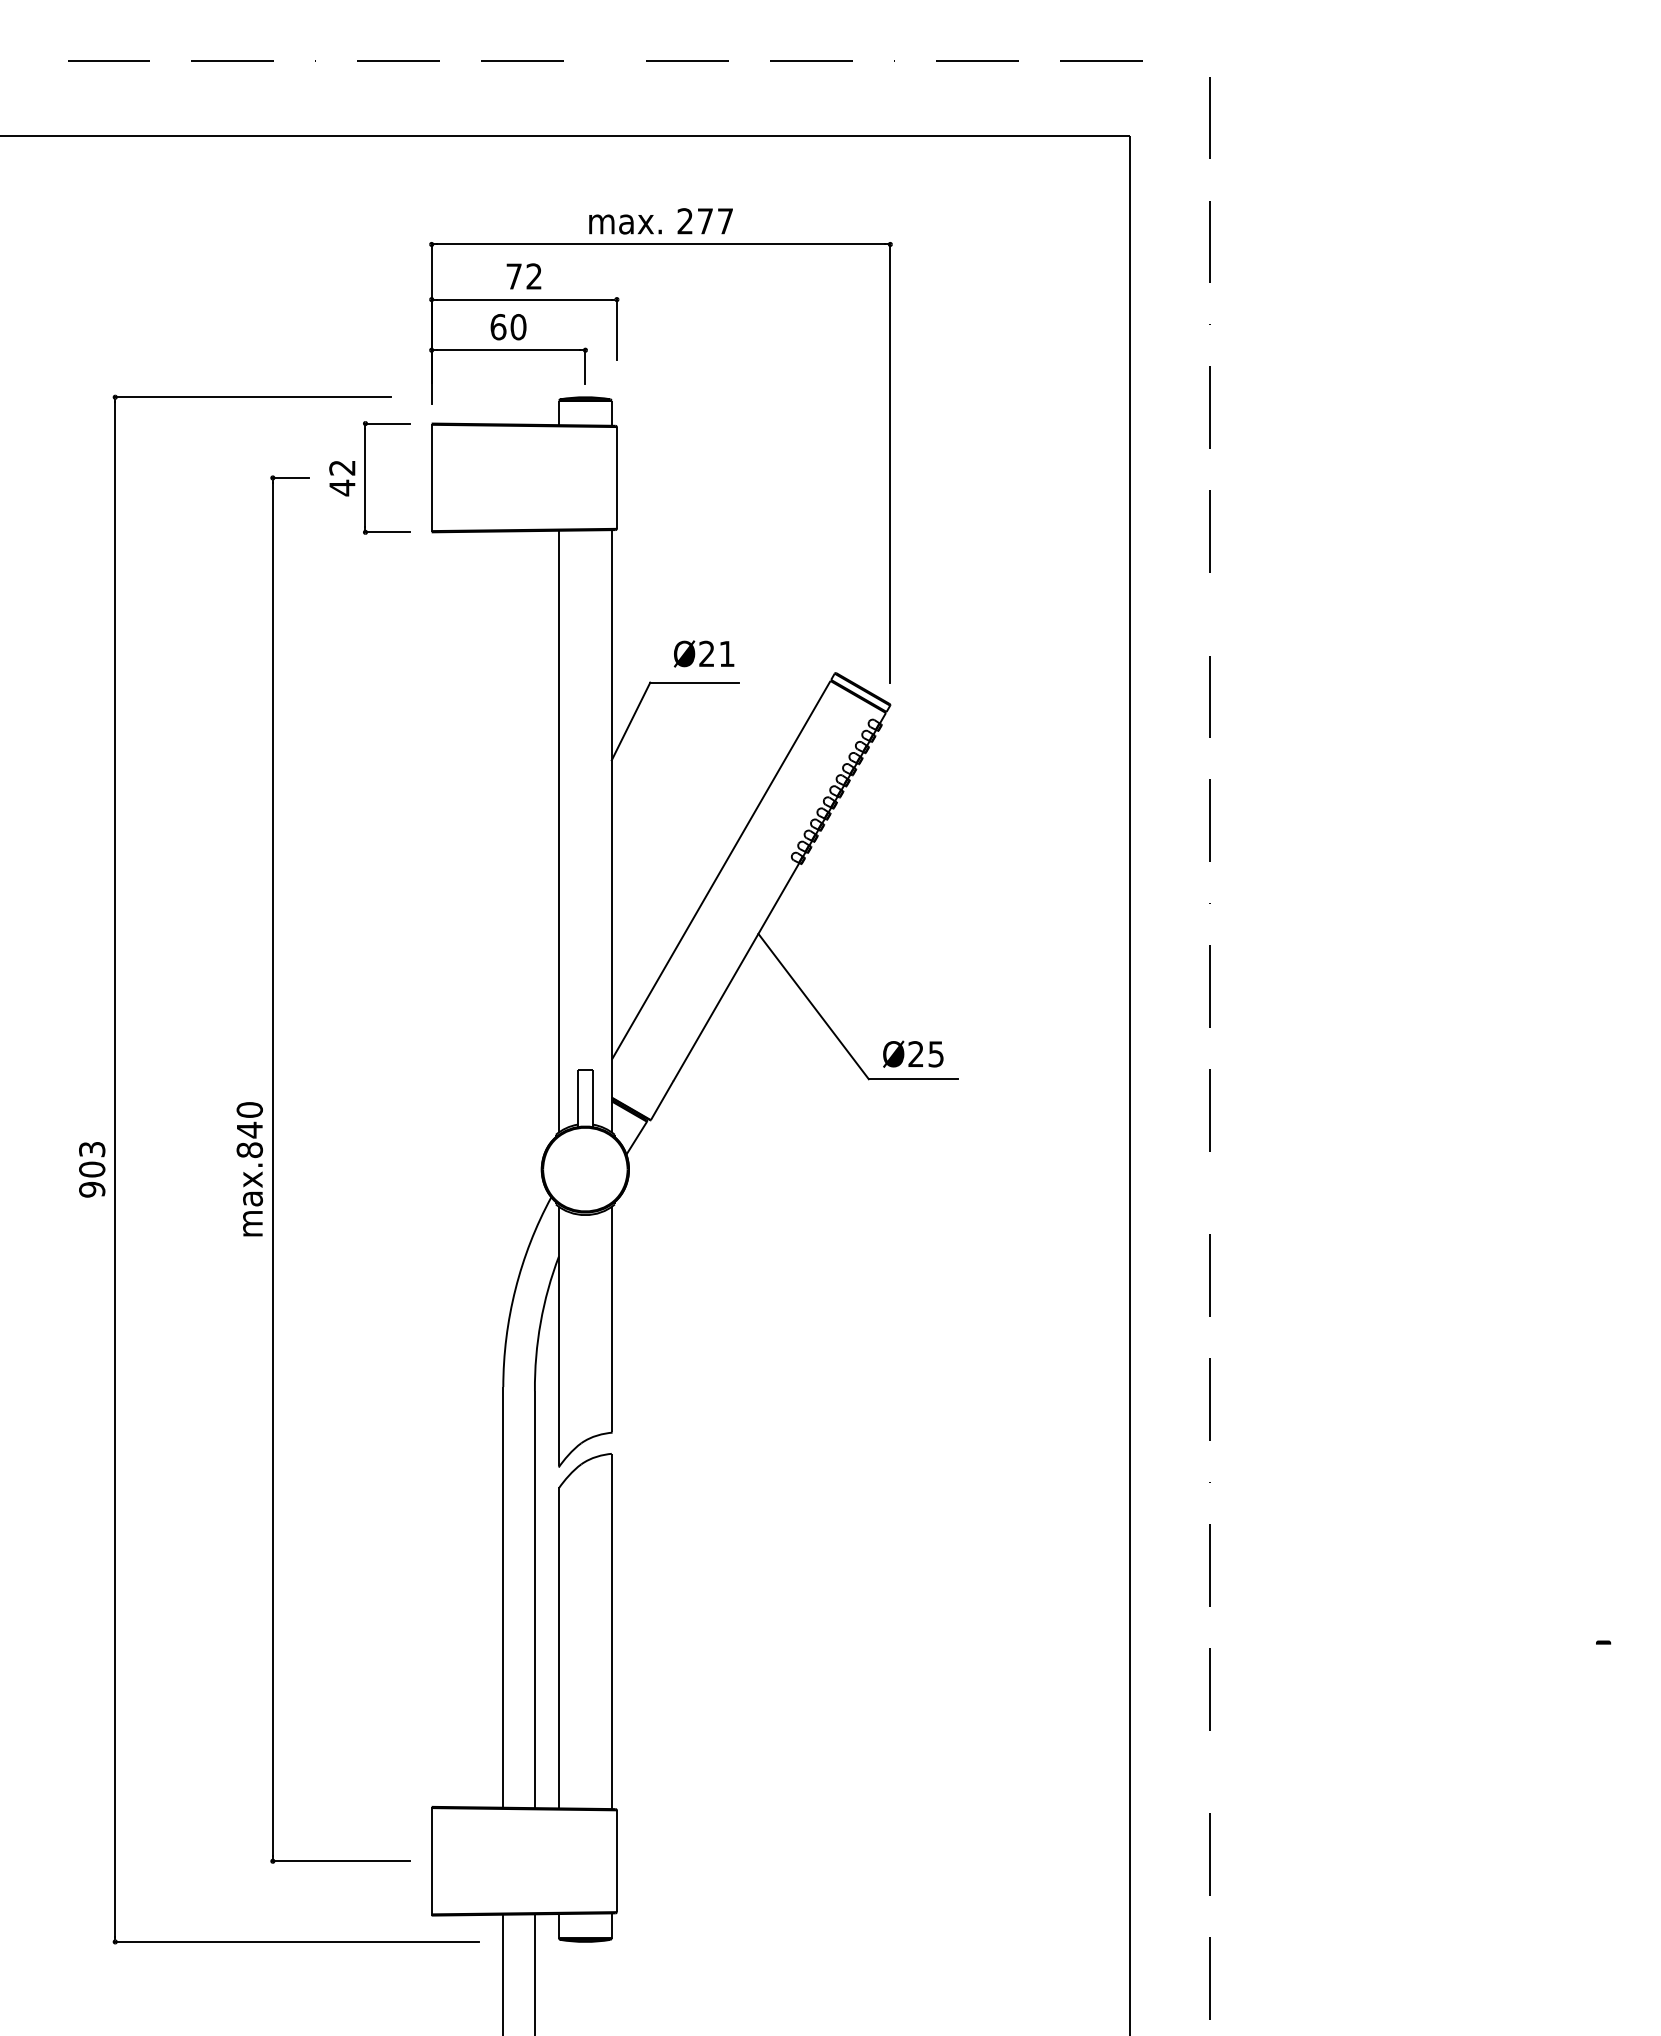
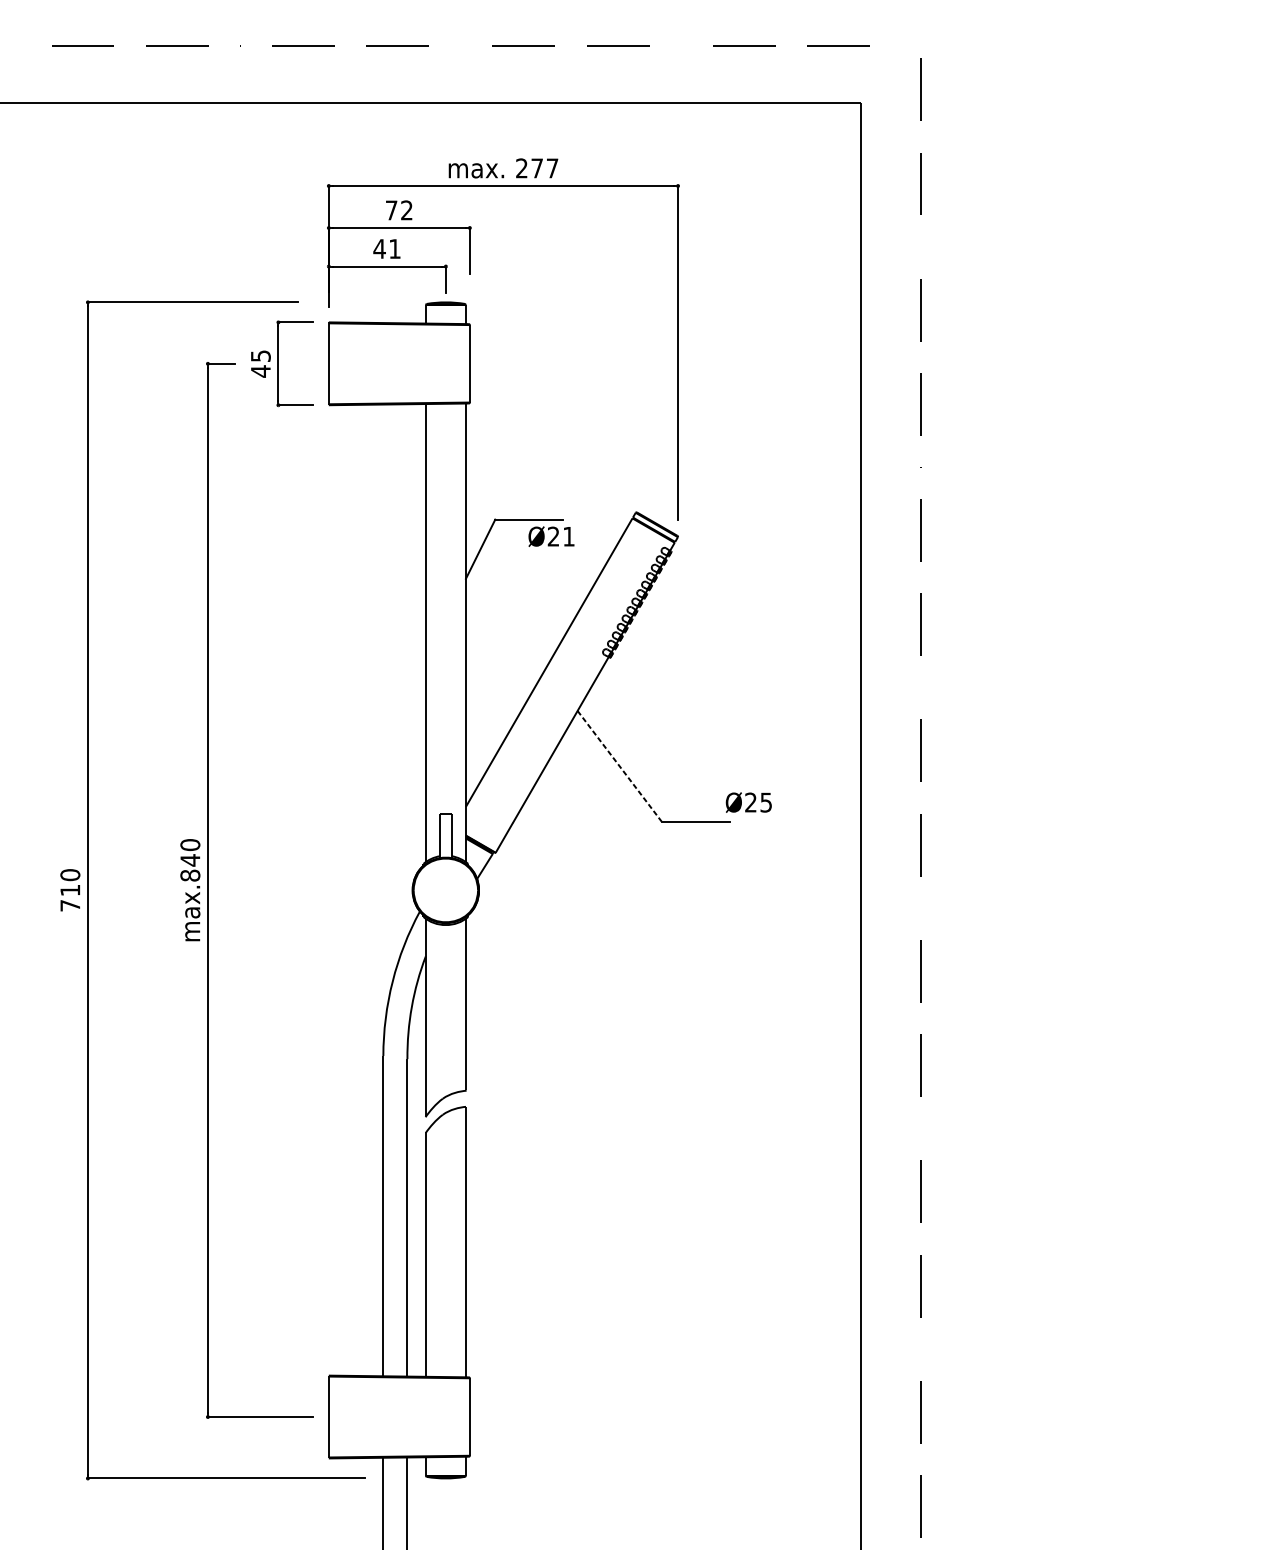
text: (508, 327) -> (387, 249), 60 -> 41
text: (342, 467) -> (260, 355), 42 -> 45
text: (704, 653) -> (551, 536), moved
line: (813, 1006) -> (619, 766), solid -> dashed
text: (913, 1053) -> (748, 802), moved
text: (92, 1169) -> (70, 890), 903 -> 710
fill: (1603, 1642) -> (1221, 1250), removed

